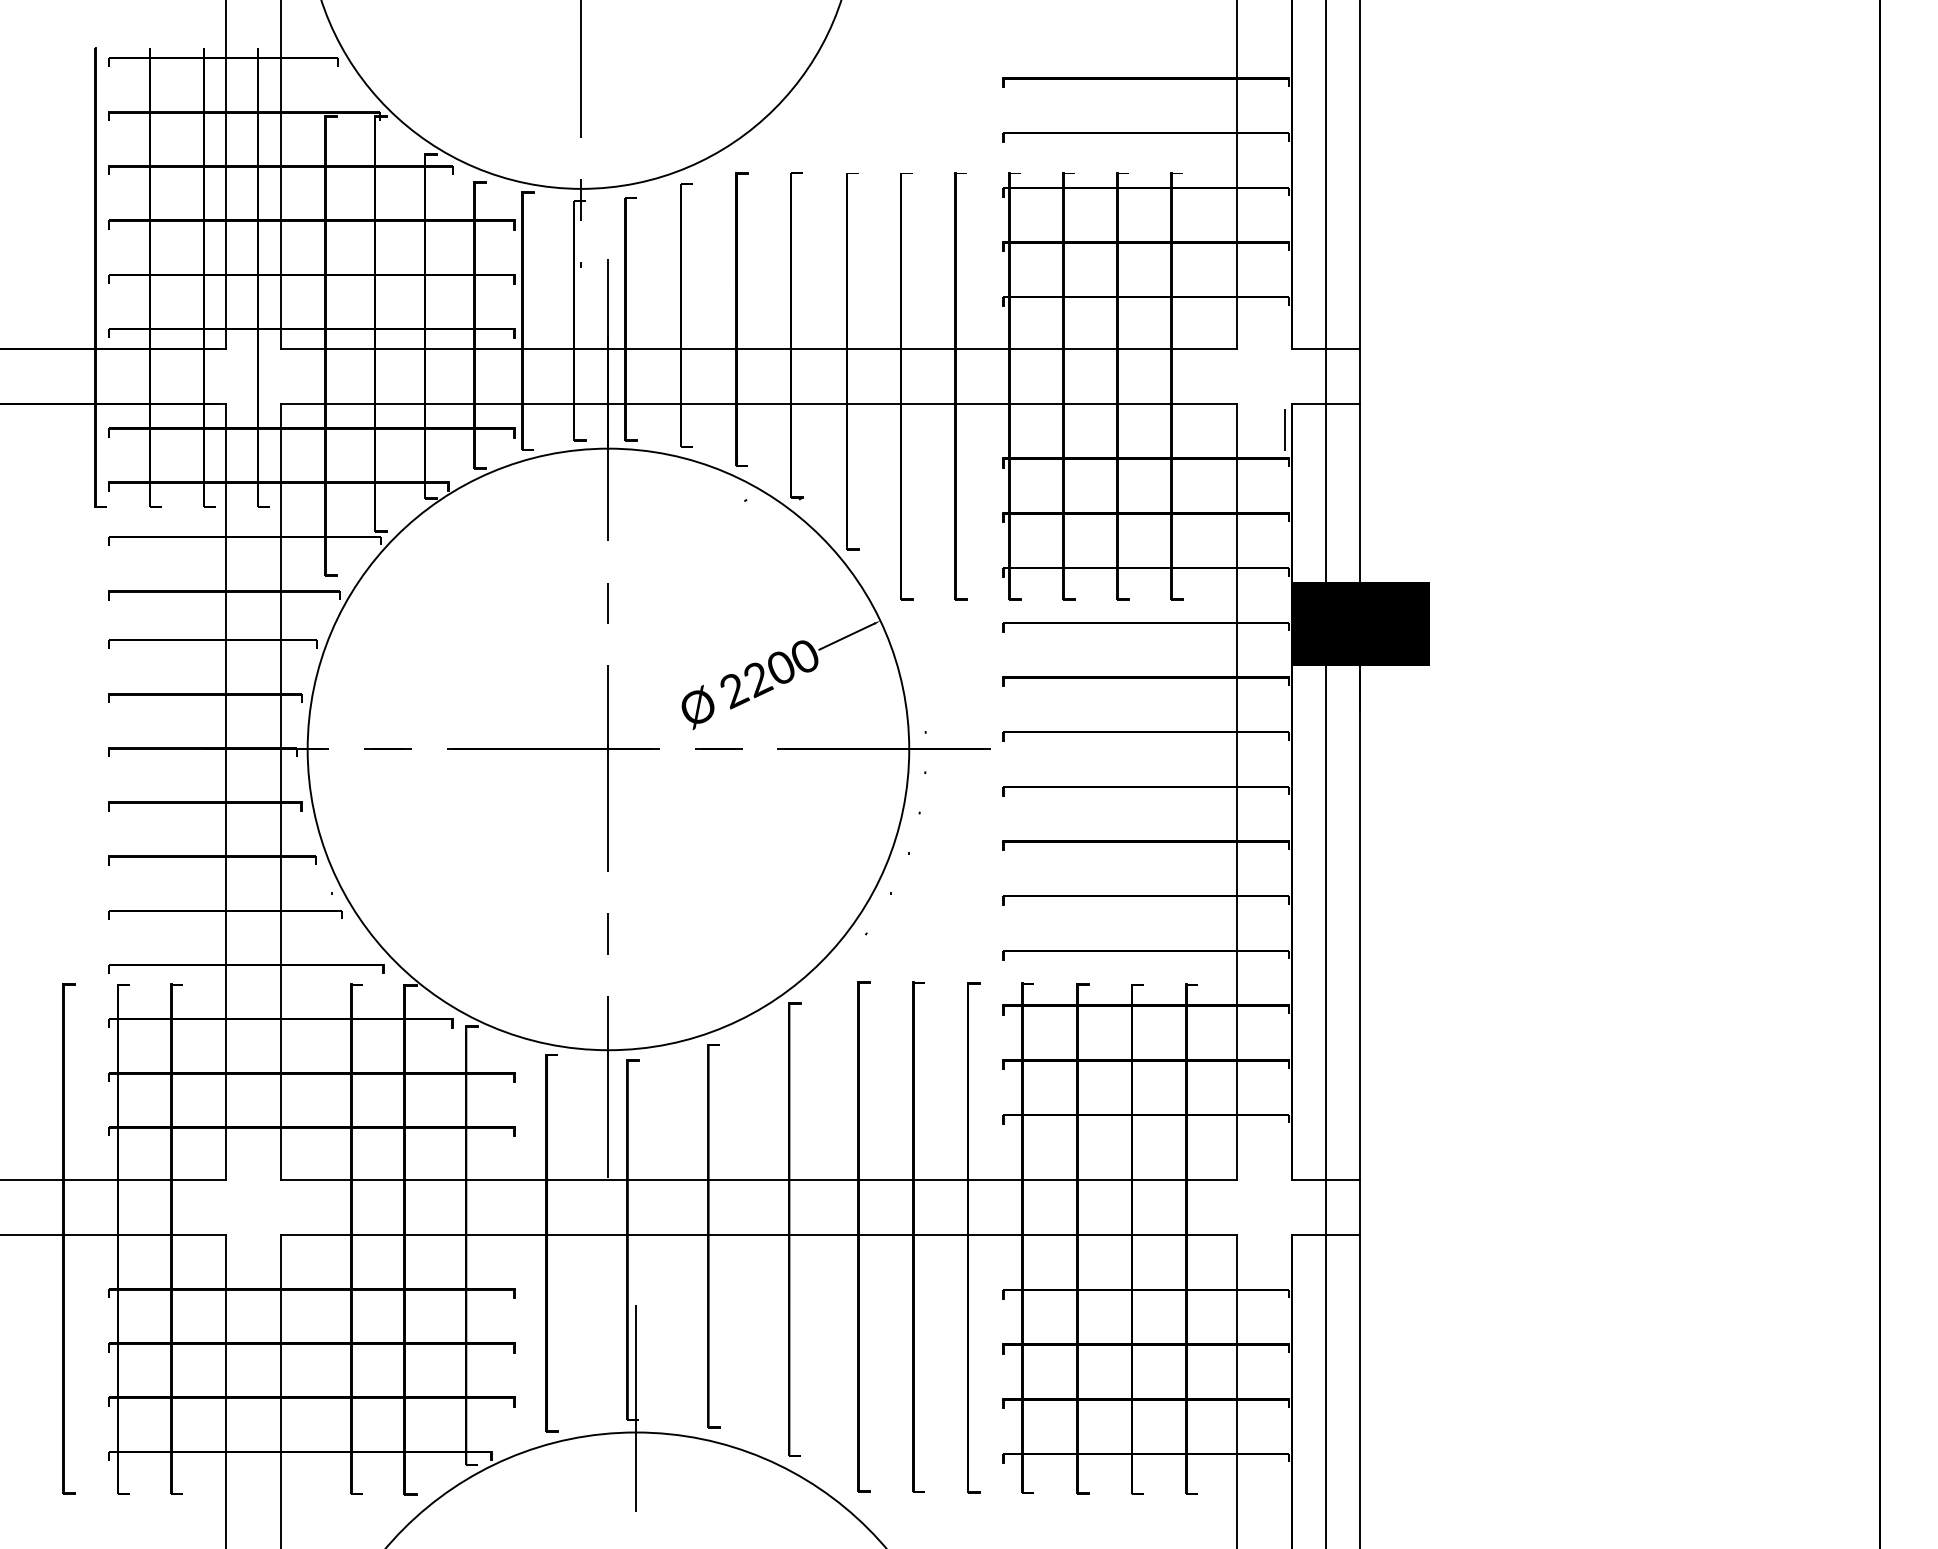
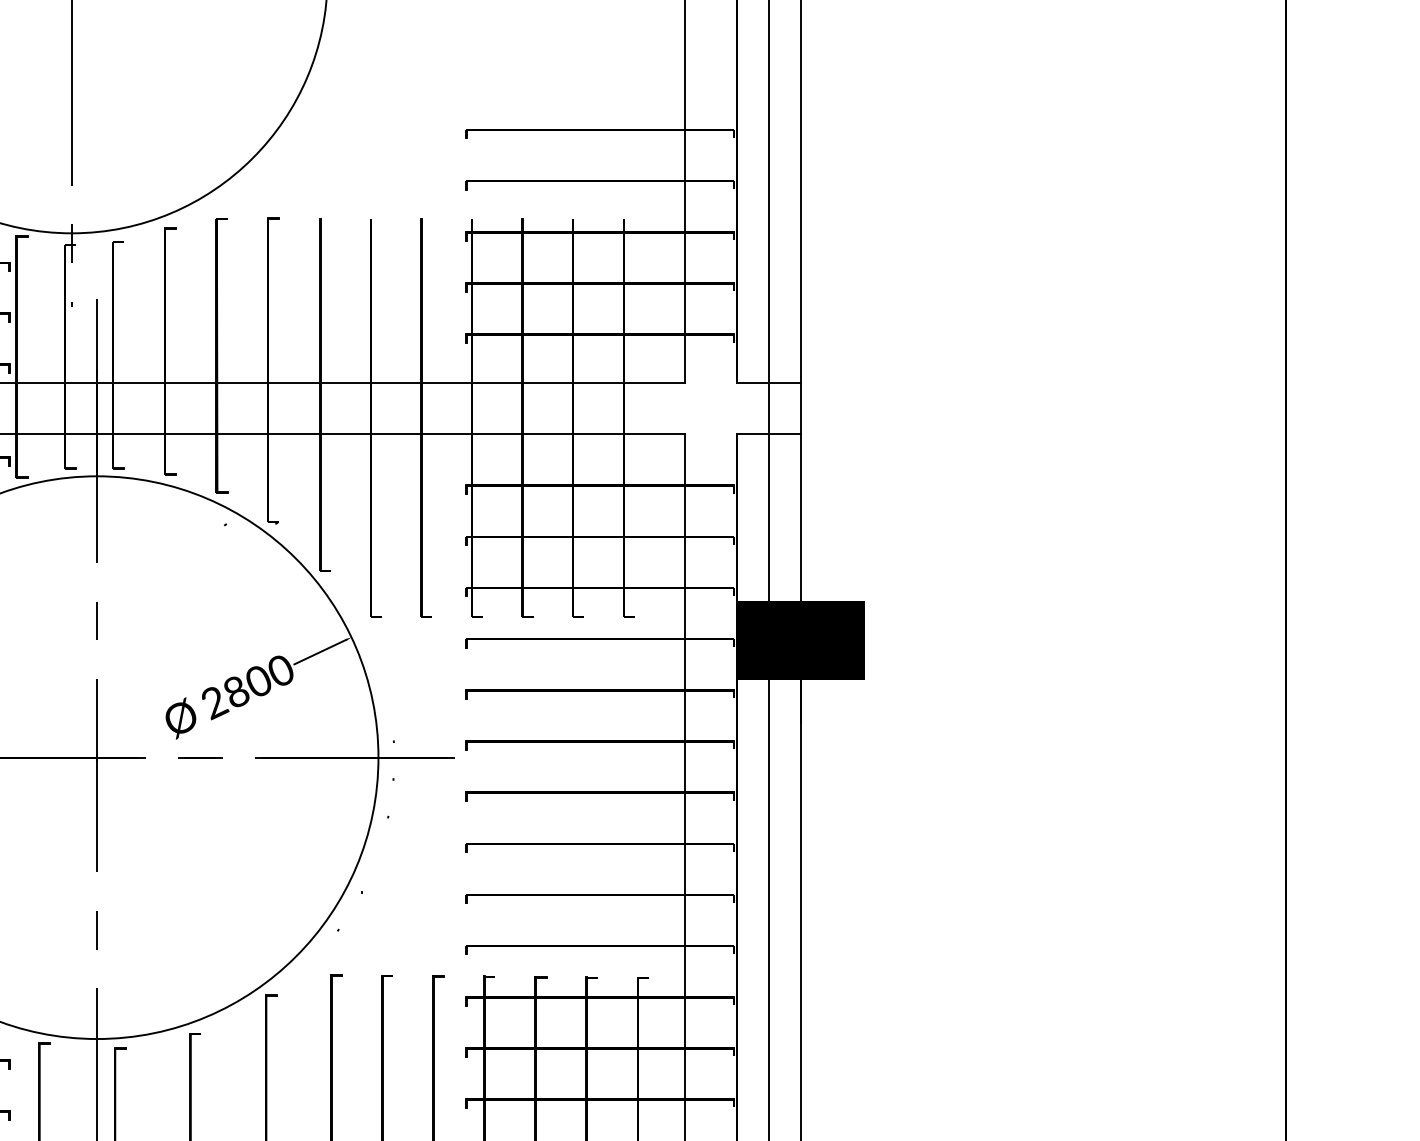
line: (1284, 429) -> (729, 458), removed
text: (758, 680) -> (237, 693), 2200 -> 2800

